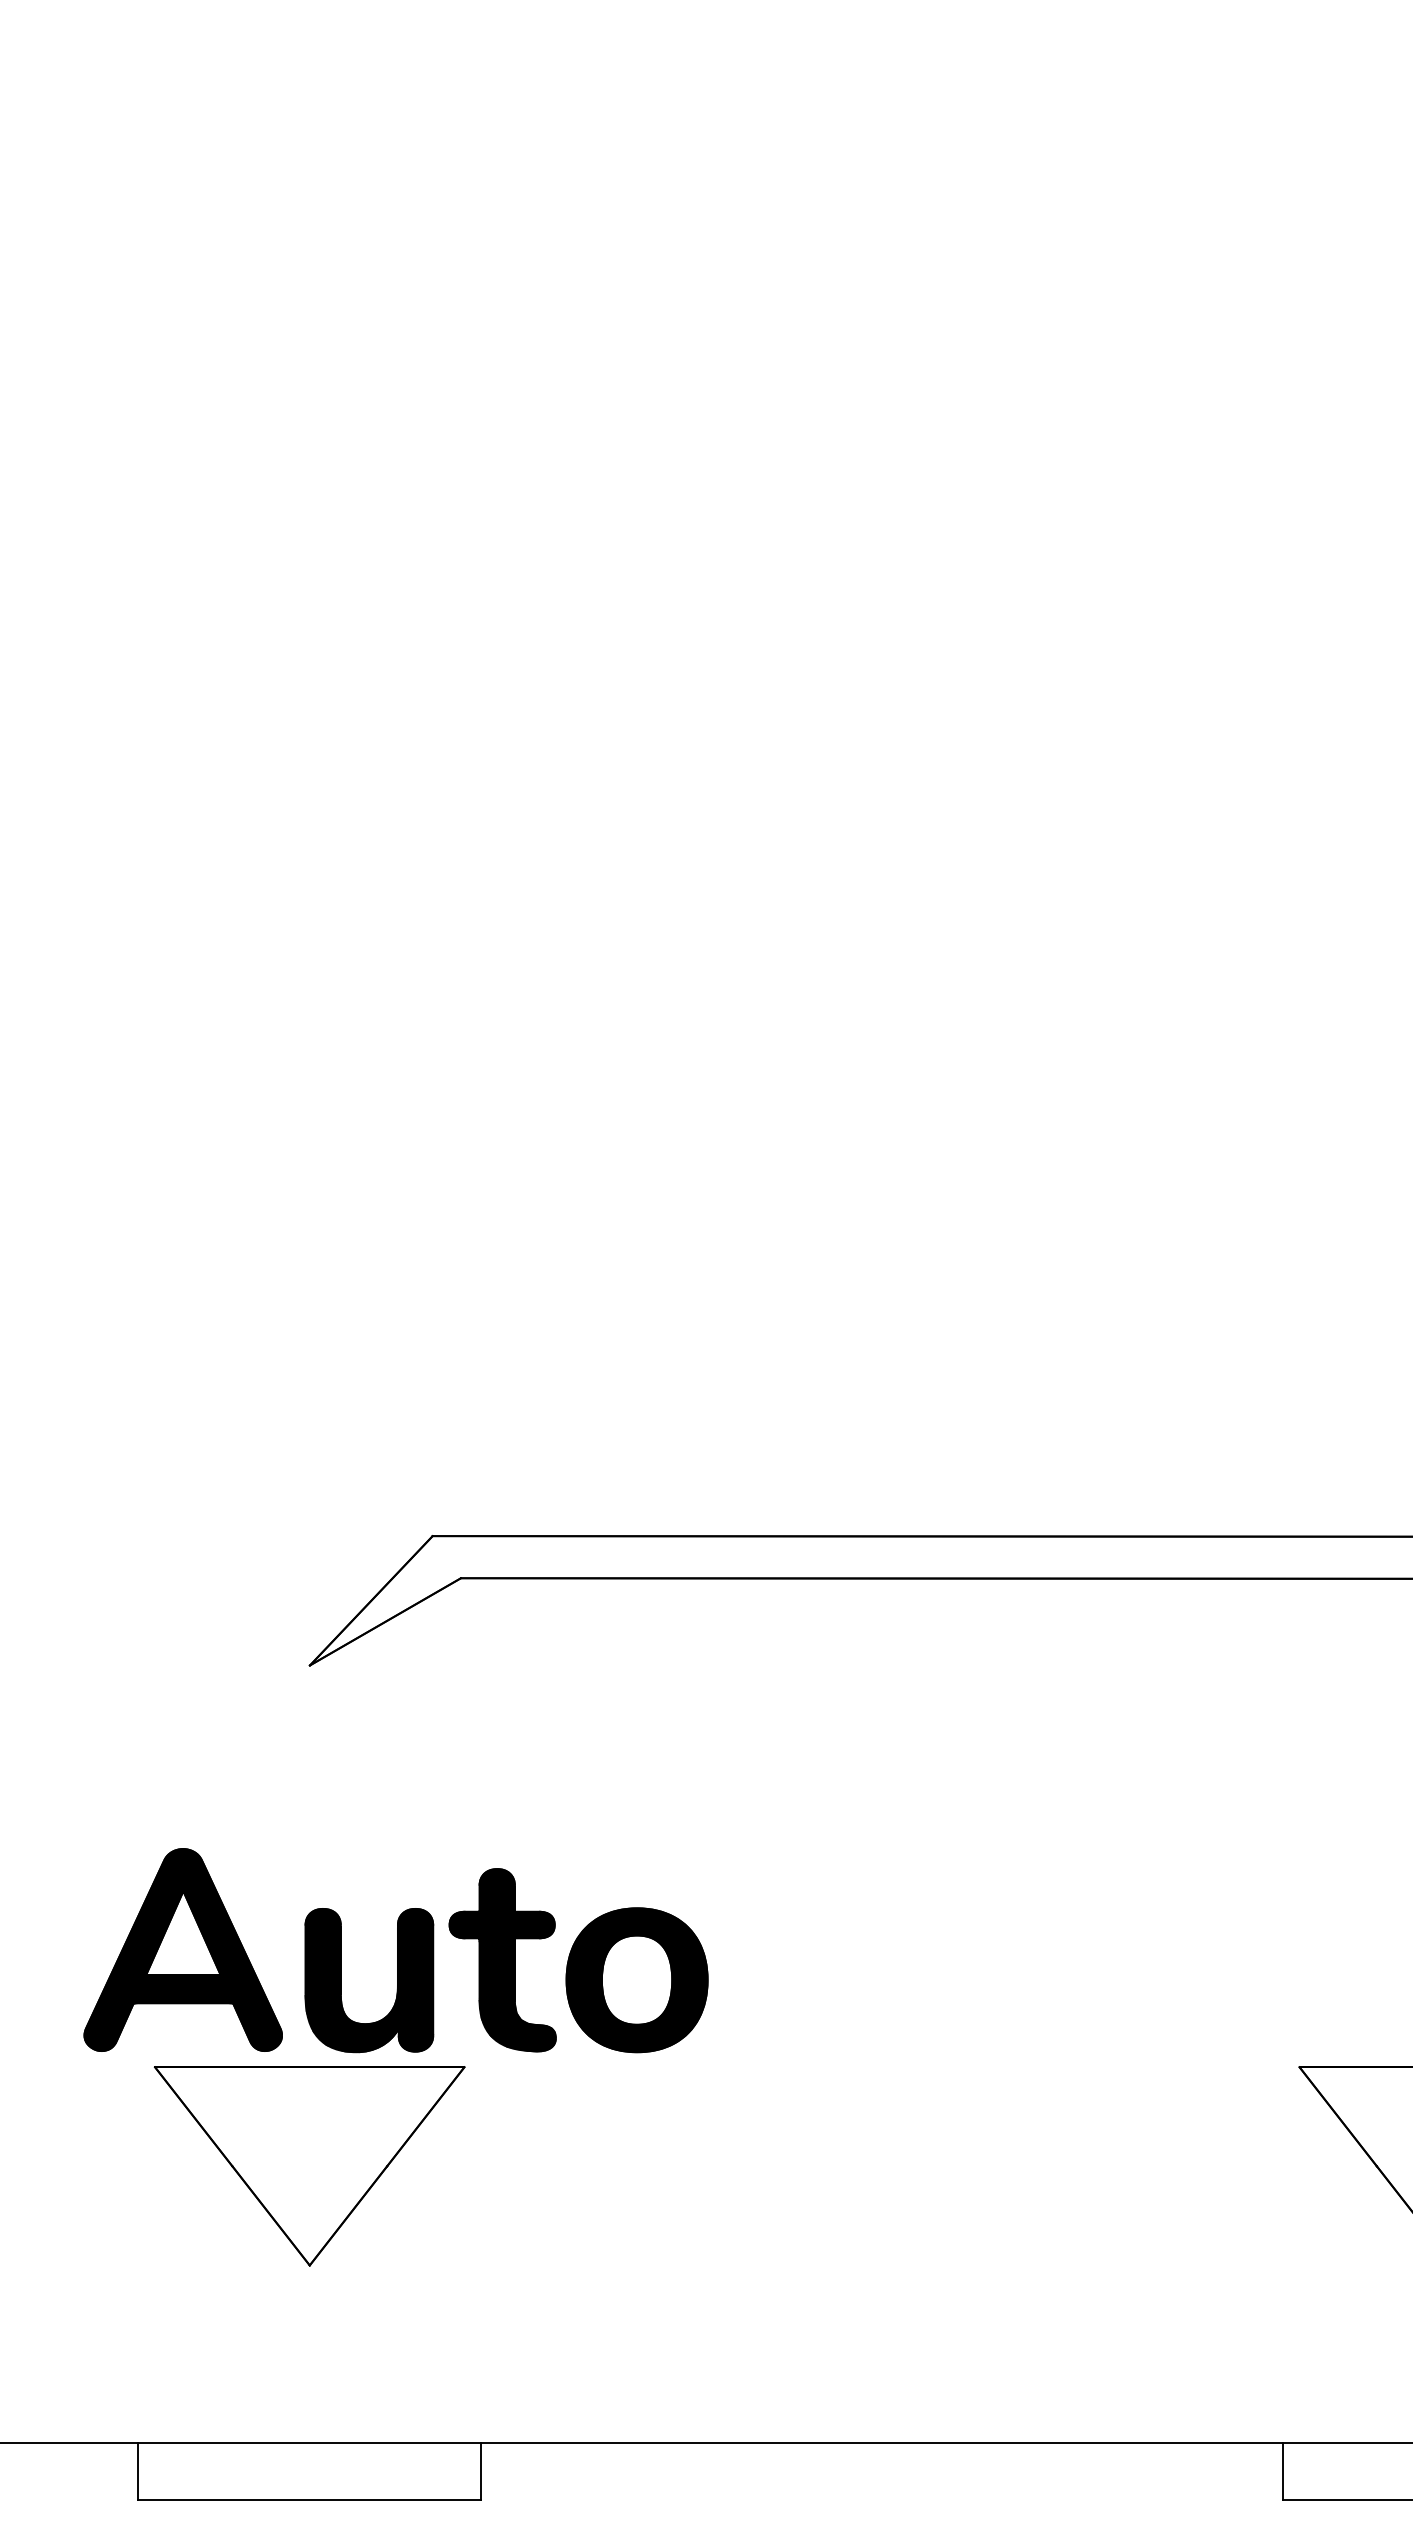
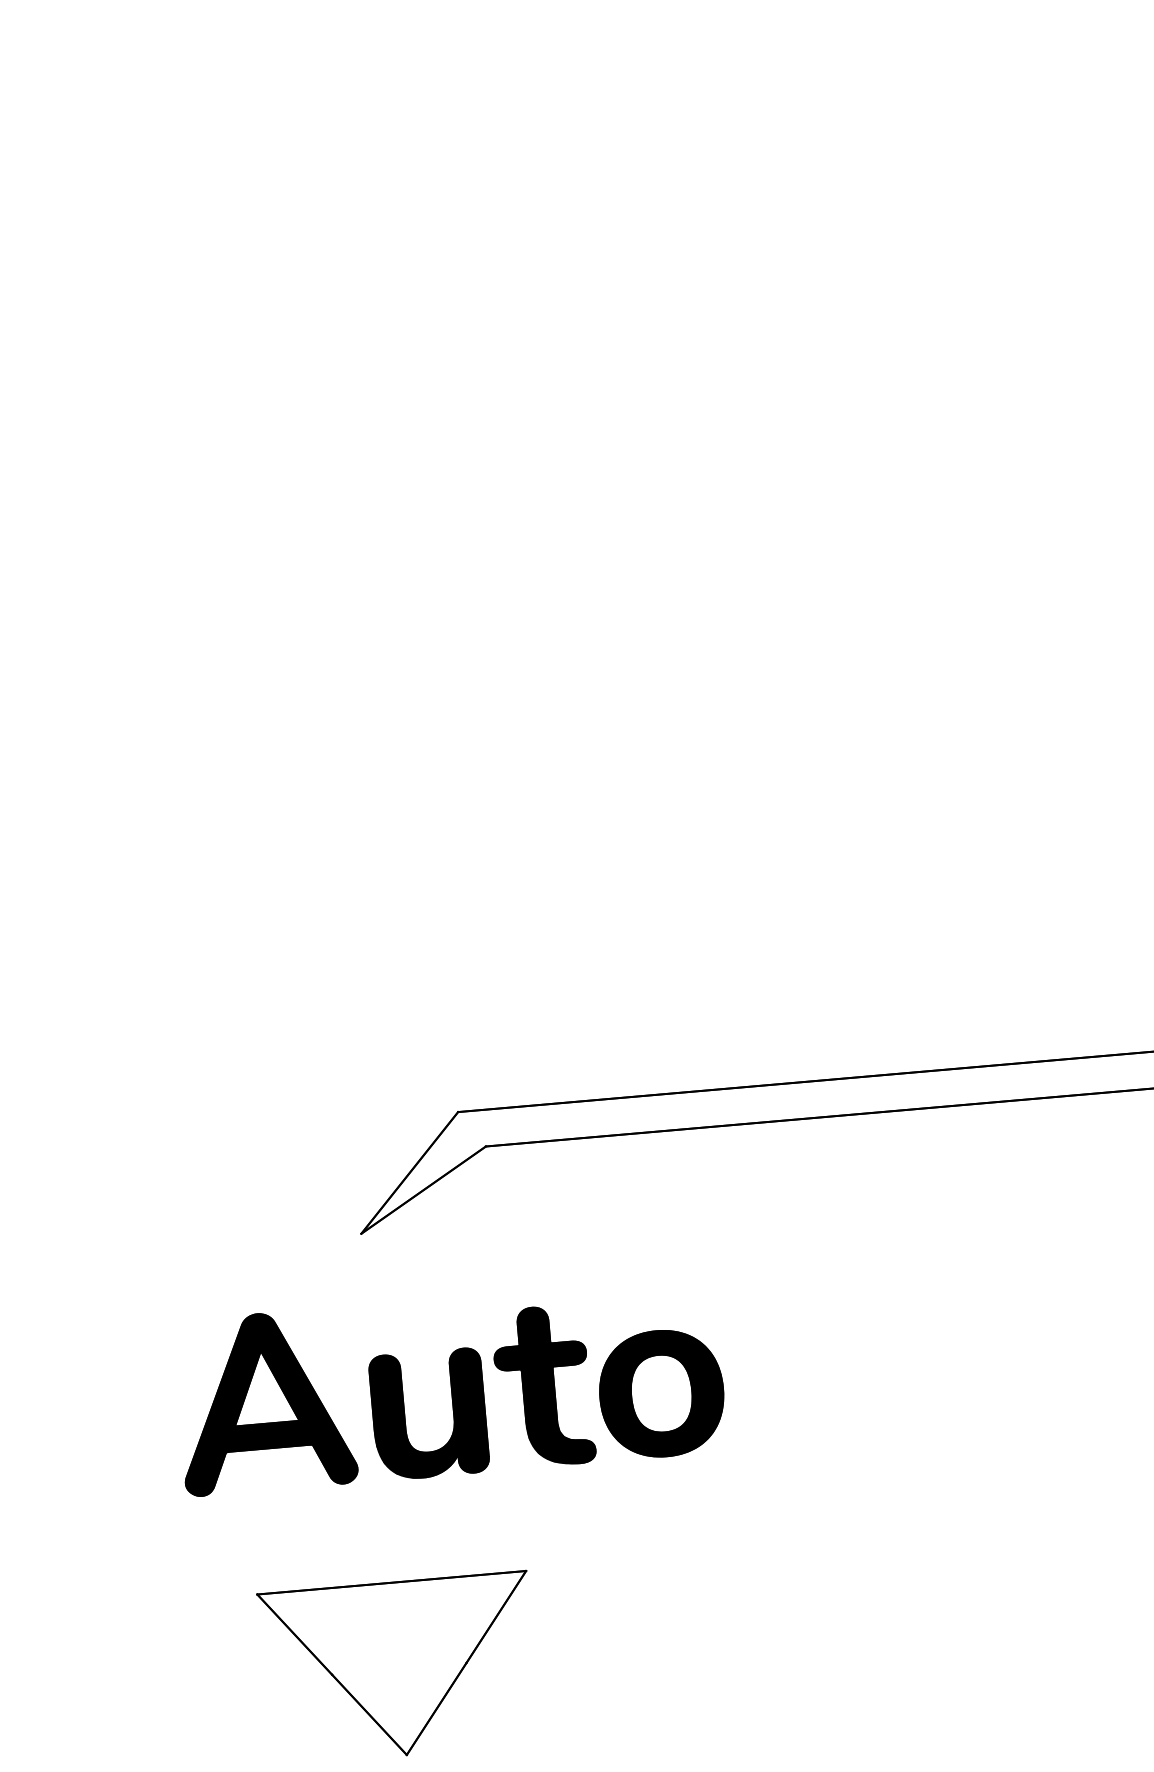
part: (395, 1950) -> (449, 1386), moved

